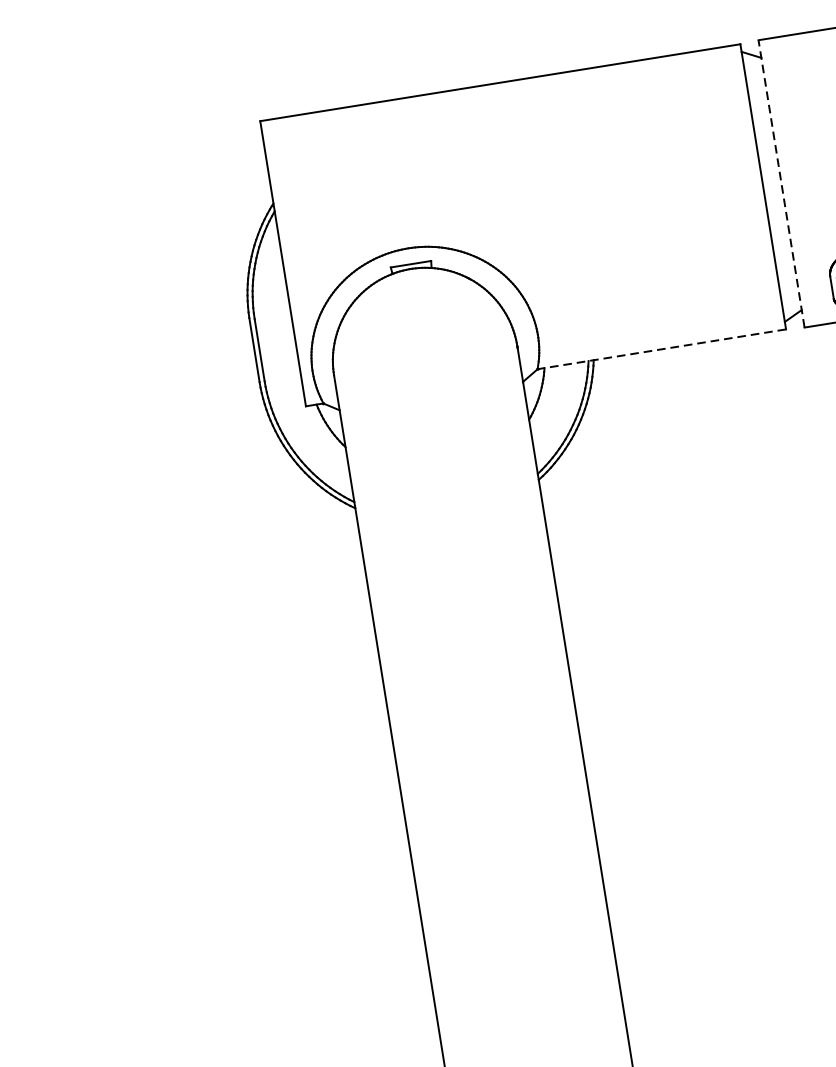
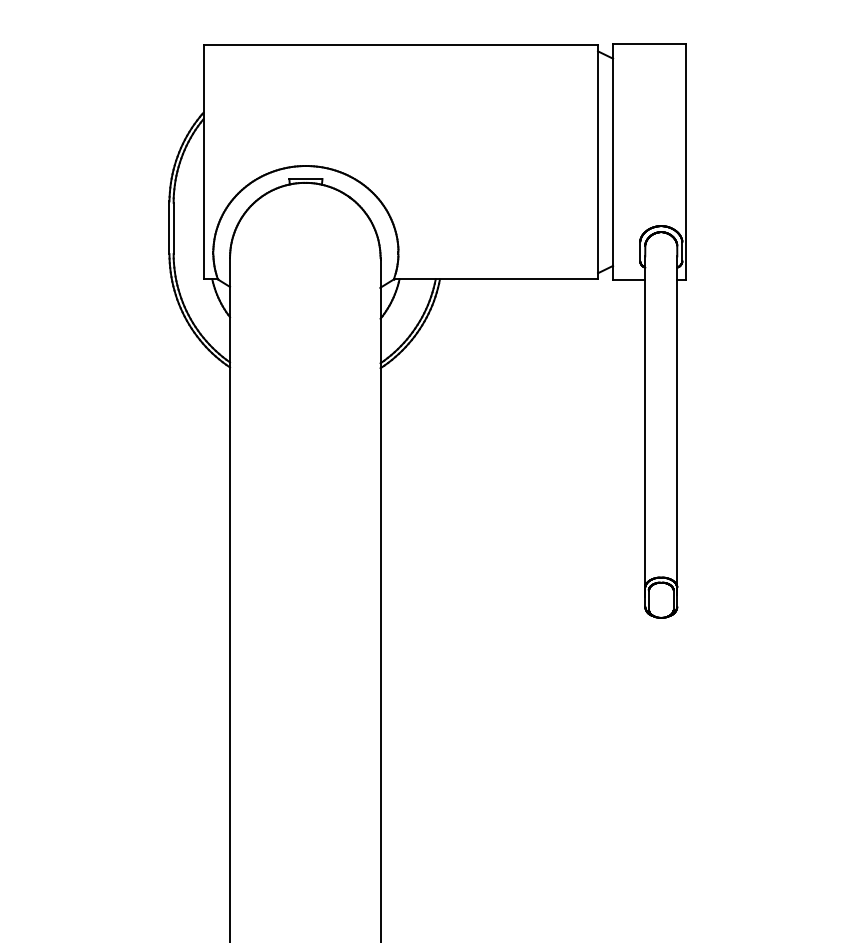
line: (781, 182) -> (613, 161), dashed -> solid
line: (661, 349) -> (495, 279), dashed -> solid

